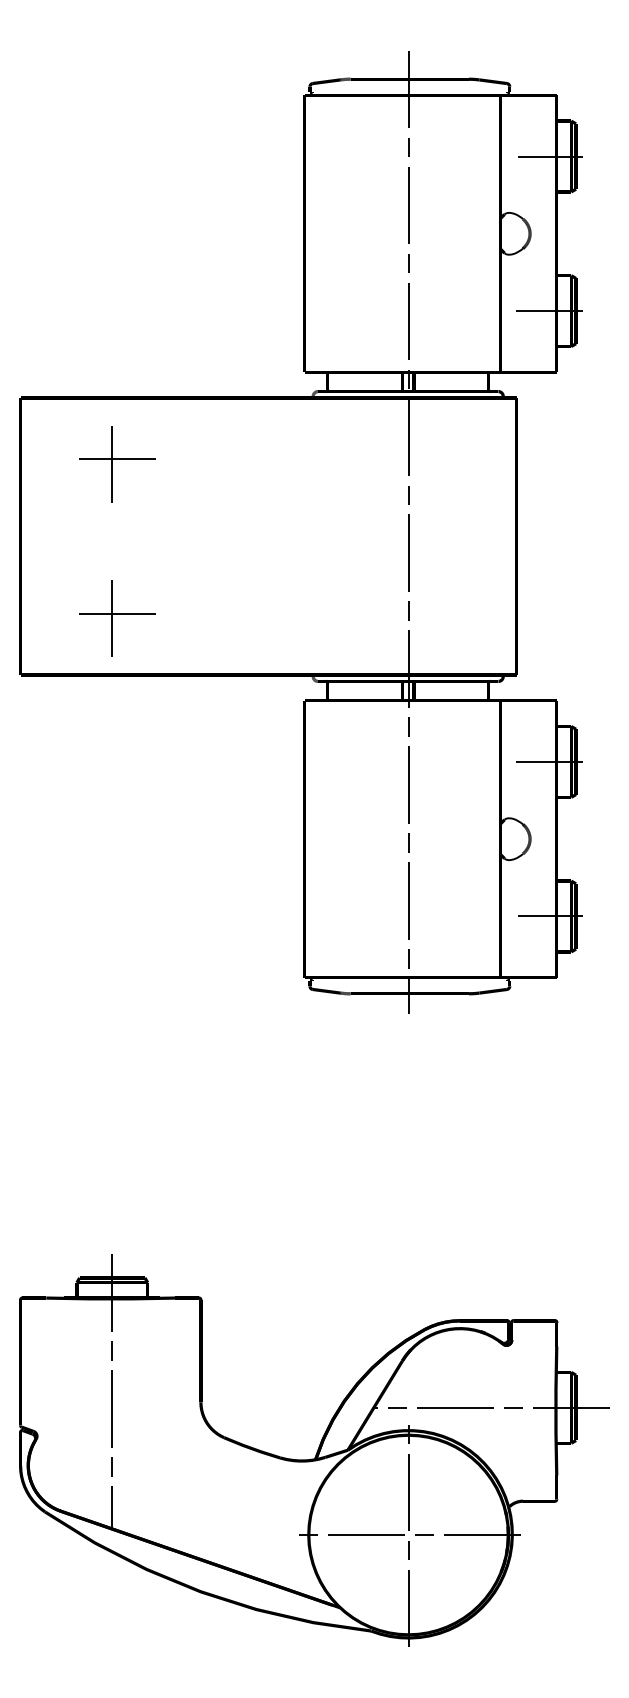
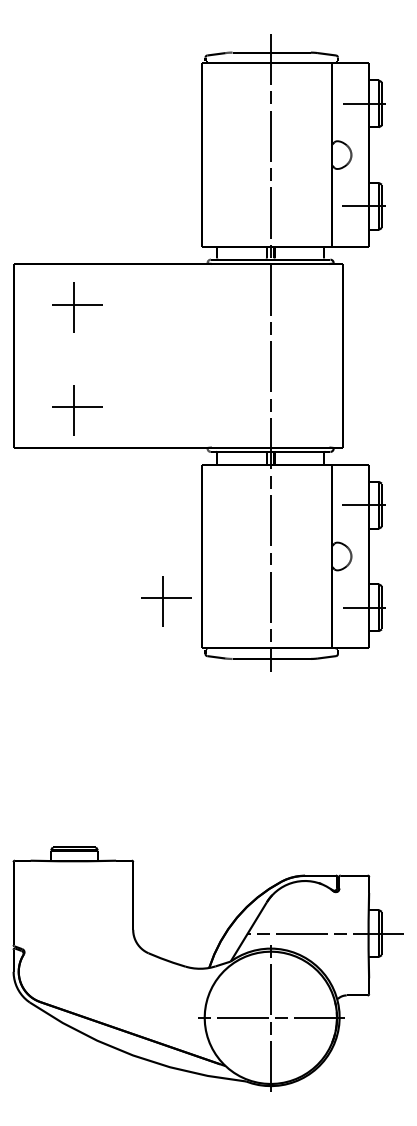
part: (251, 907) -> (166, 601), added
line: (112, 1391) -> (74, 922), removed

